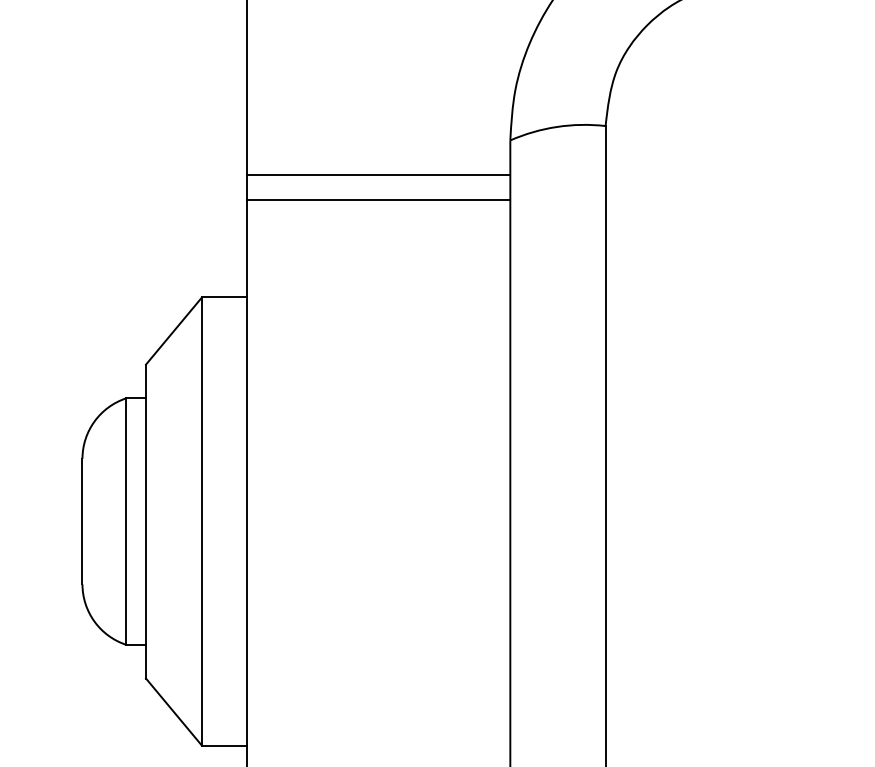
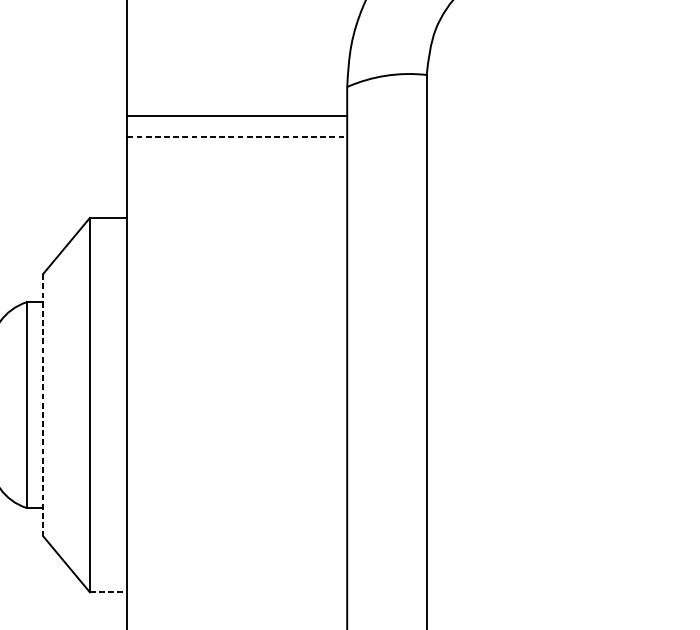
line: (378, 200) -> (237, 137), solid -> dashed
line: (146, 521) -> (43, 405), solid -> dashed
line: (224, 745) -> (108, 592), solid -> dashed

